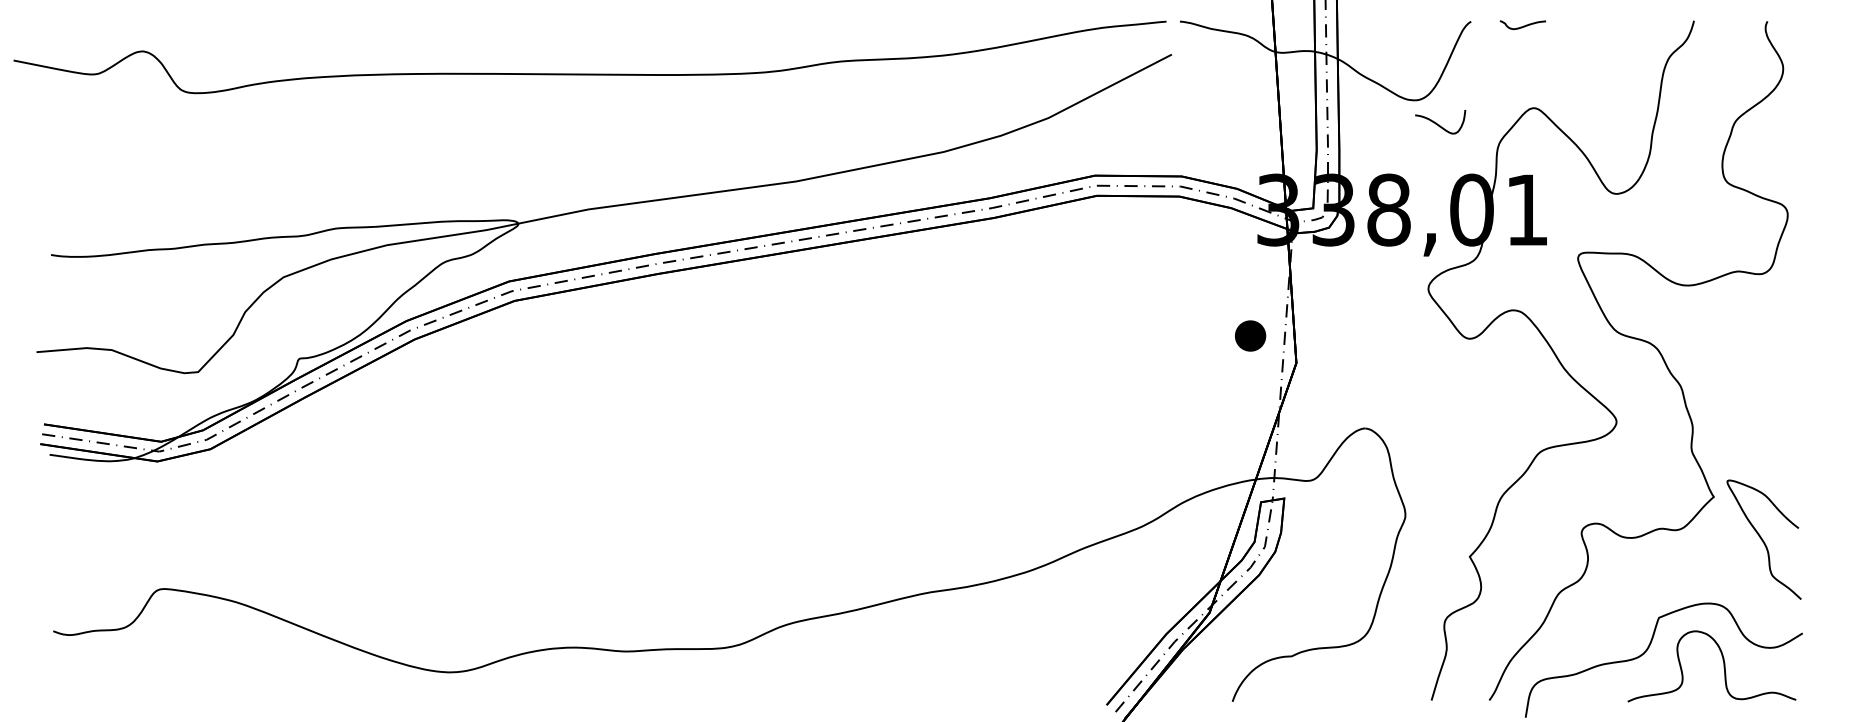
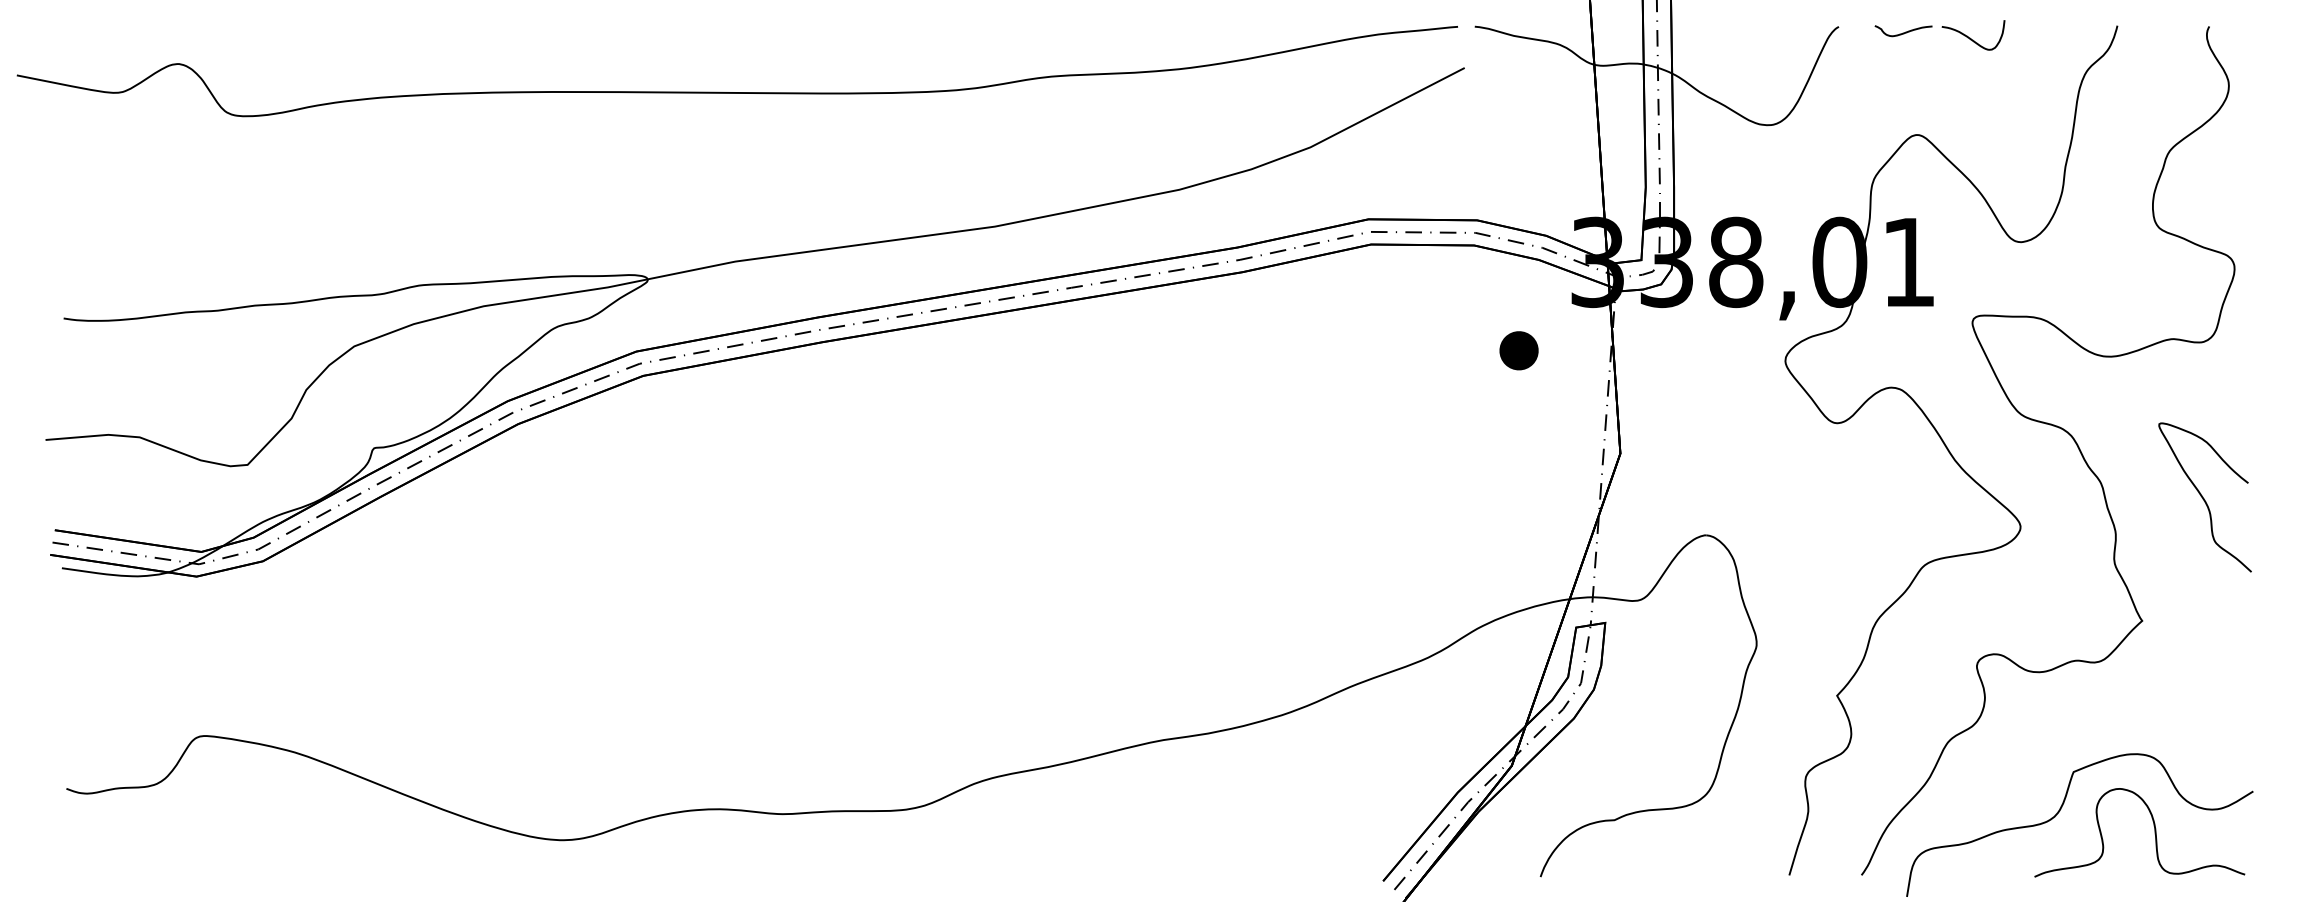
curve: (1438, 123) -> (1970, 37), moved
part: (1250, 335) -> (1518, 350), moved
curve: (1762, 539) -> (2203, 497), moved

